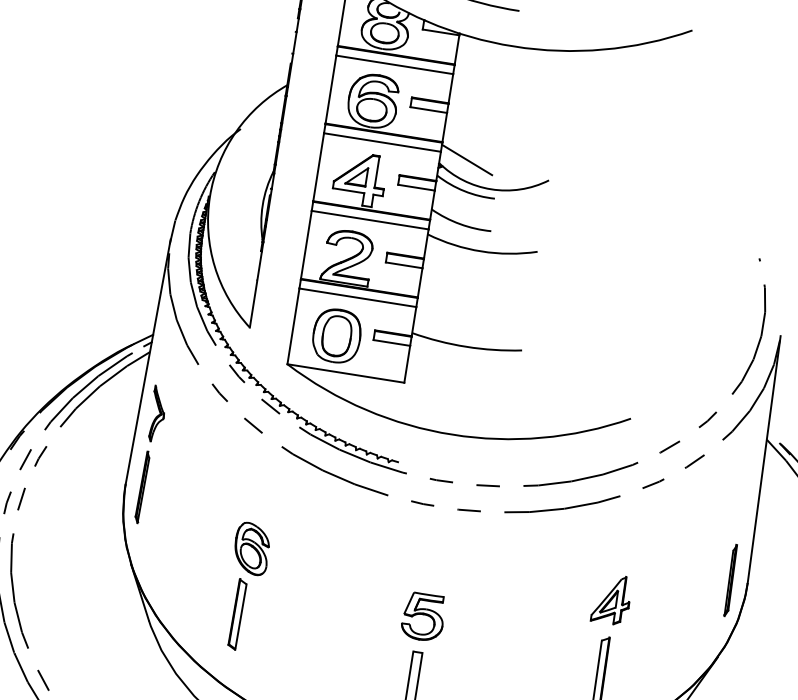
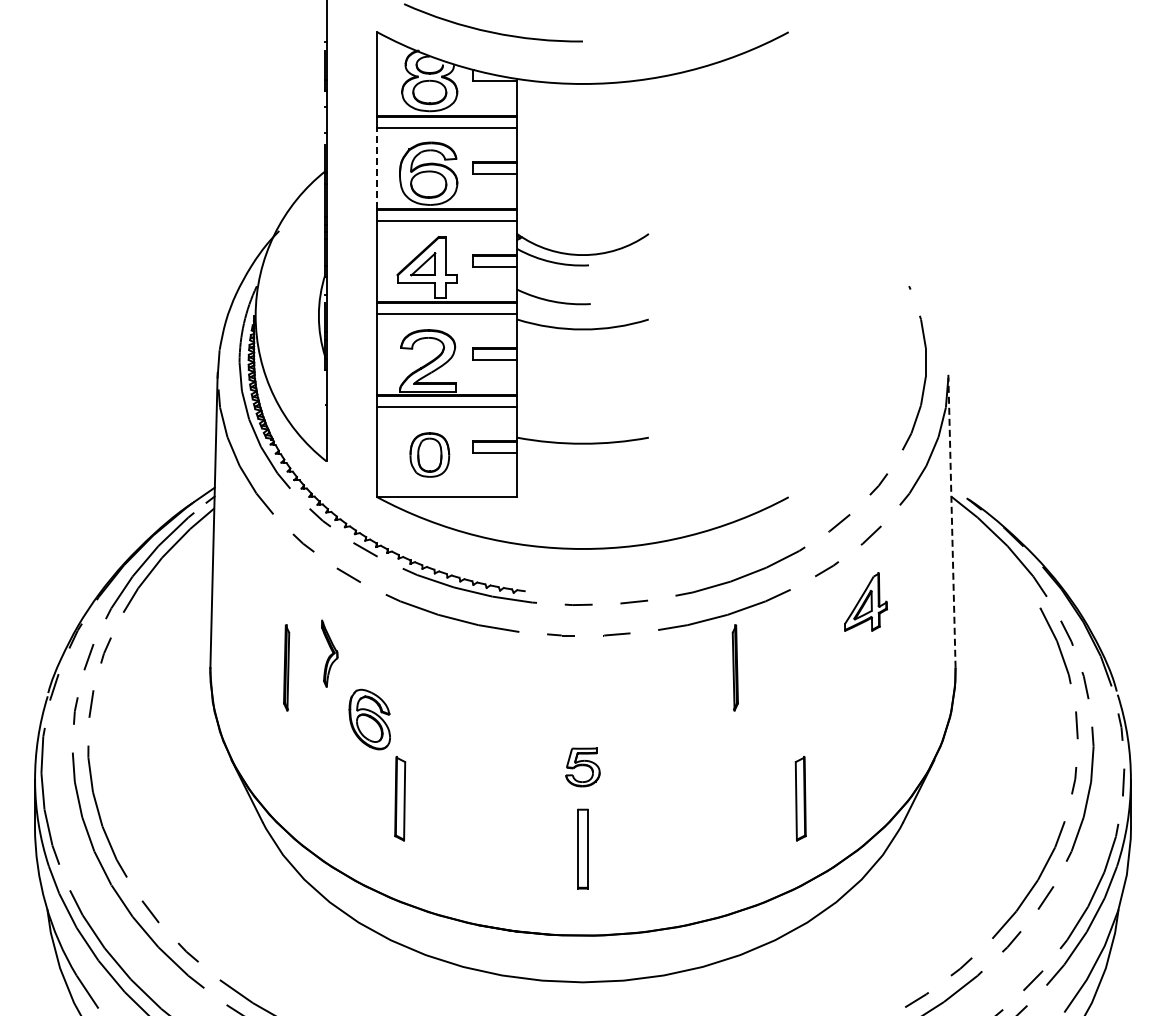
line: (331, 89) -> (377, 168), solid -> dashed
line: (467, 160) -> (549, 225), removed
part: (336, 335) -> (429, 454), size x0.7
part: (157, 414) -> (329, 653), moved
line: (763, 458) -> (951, 519), solid -> dashed
part: (142, 486) -> (286, 667), moved
part: (730, 580) -> (734, 667), moved
part: (611, 598) -> (865, 601), moved
part: (237, 614) -> (400, 798), moved
part: (423, 617) -> (582, 767), size x0.7

